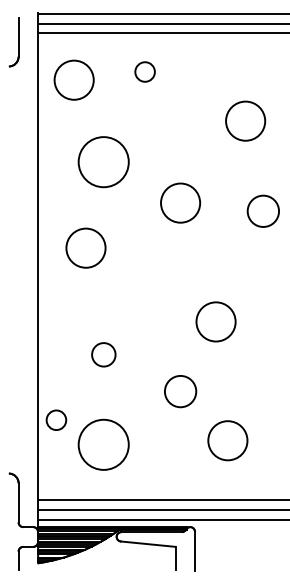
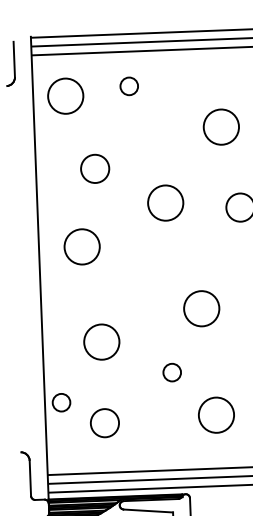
circle: (103, 161) -> (94, 168), size x0.62
circle: (103, 354) -> (101, 341), size x1.67
circle: (180, 391) -> (172, 372), size x0.62
circle: (103, 444) -> (104, 422), size x0.62

